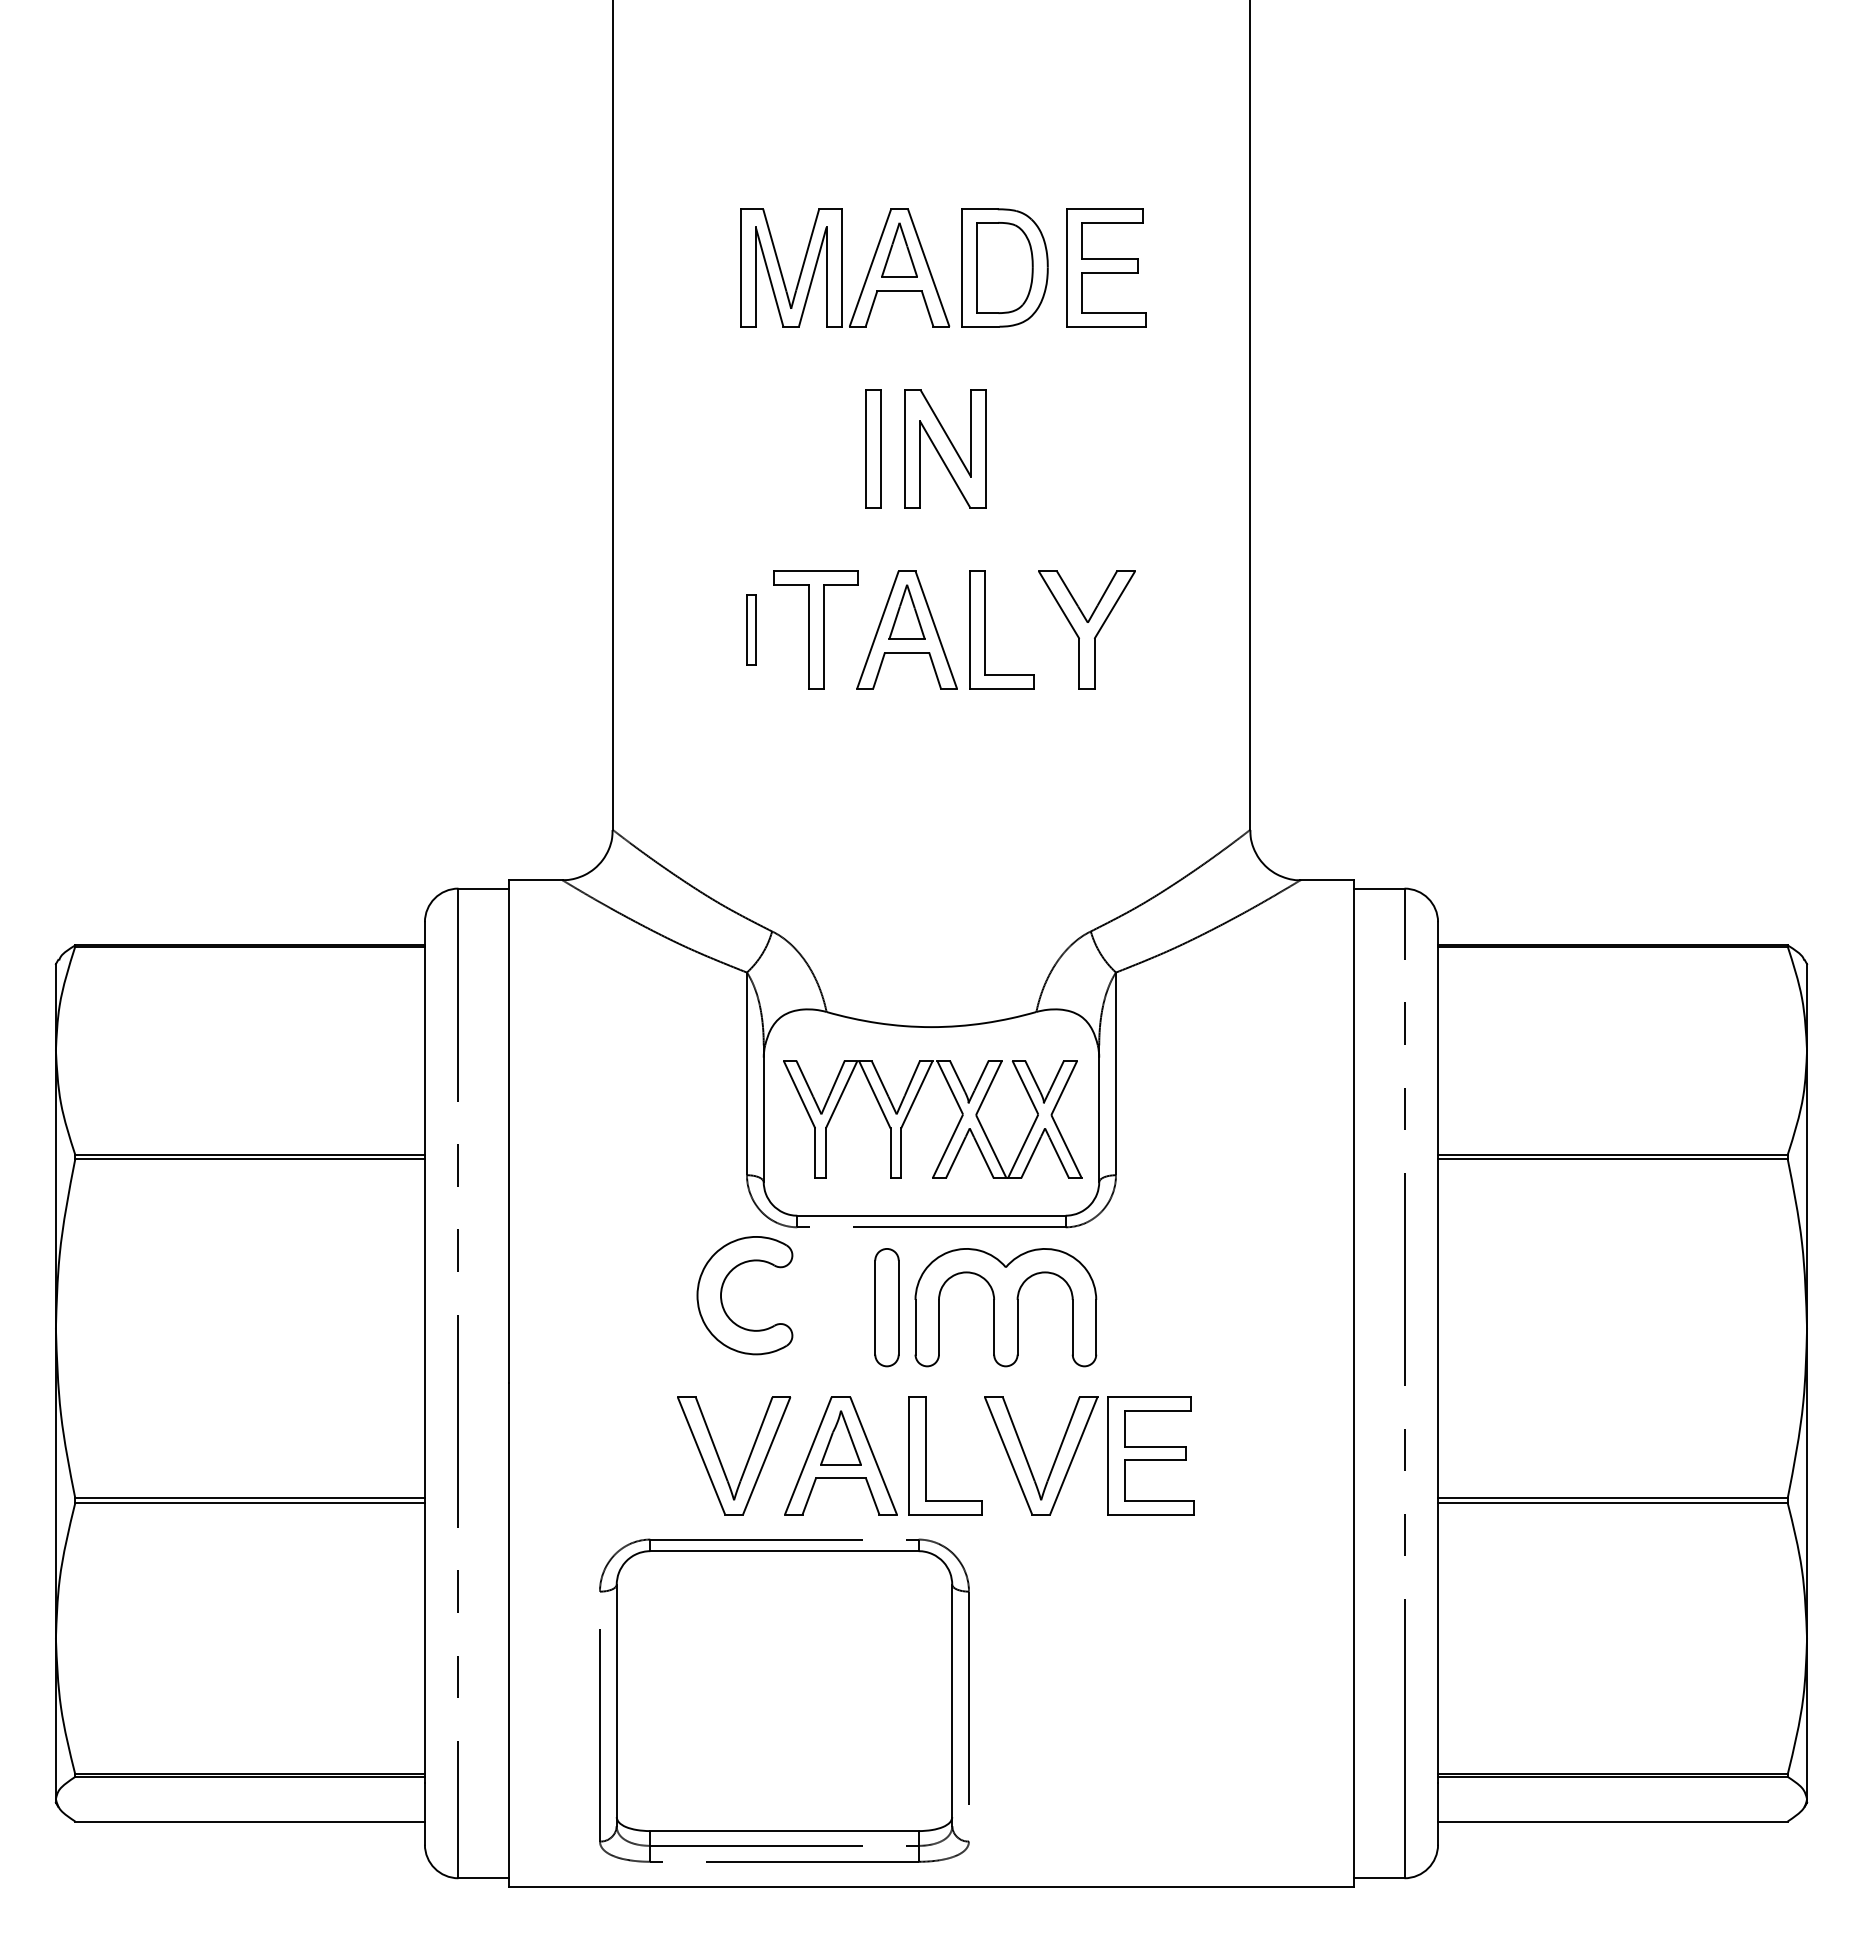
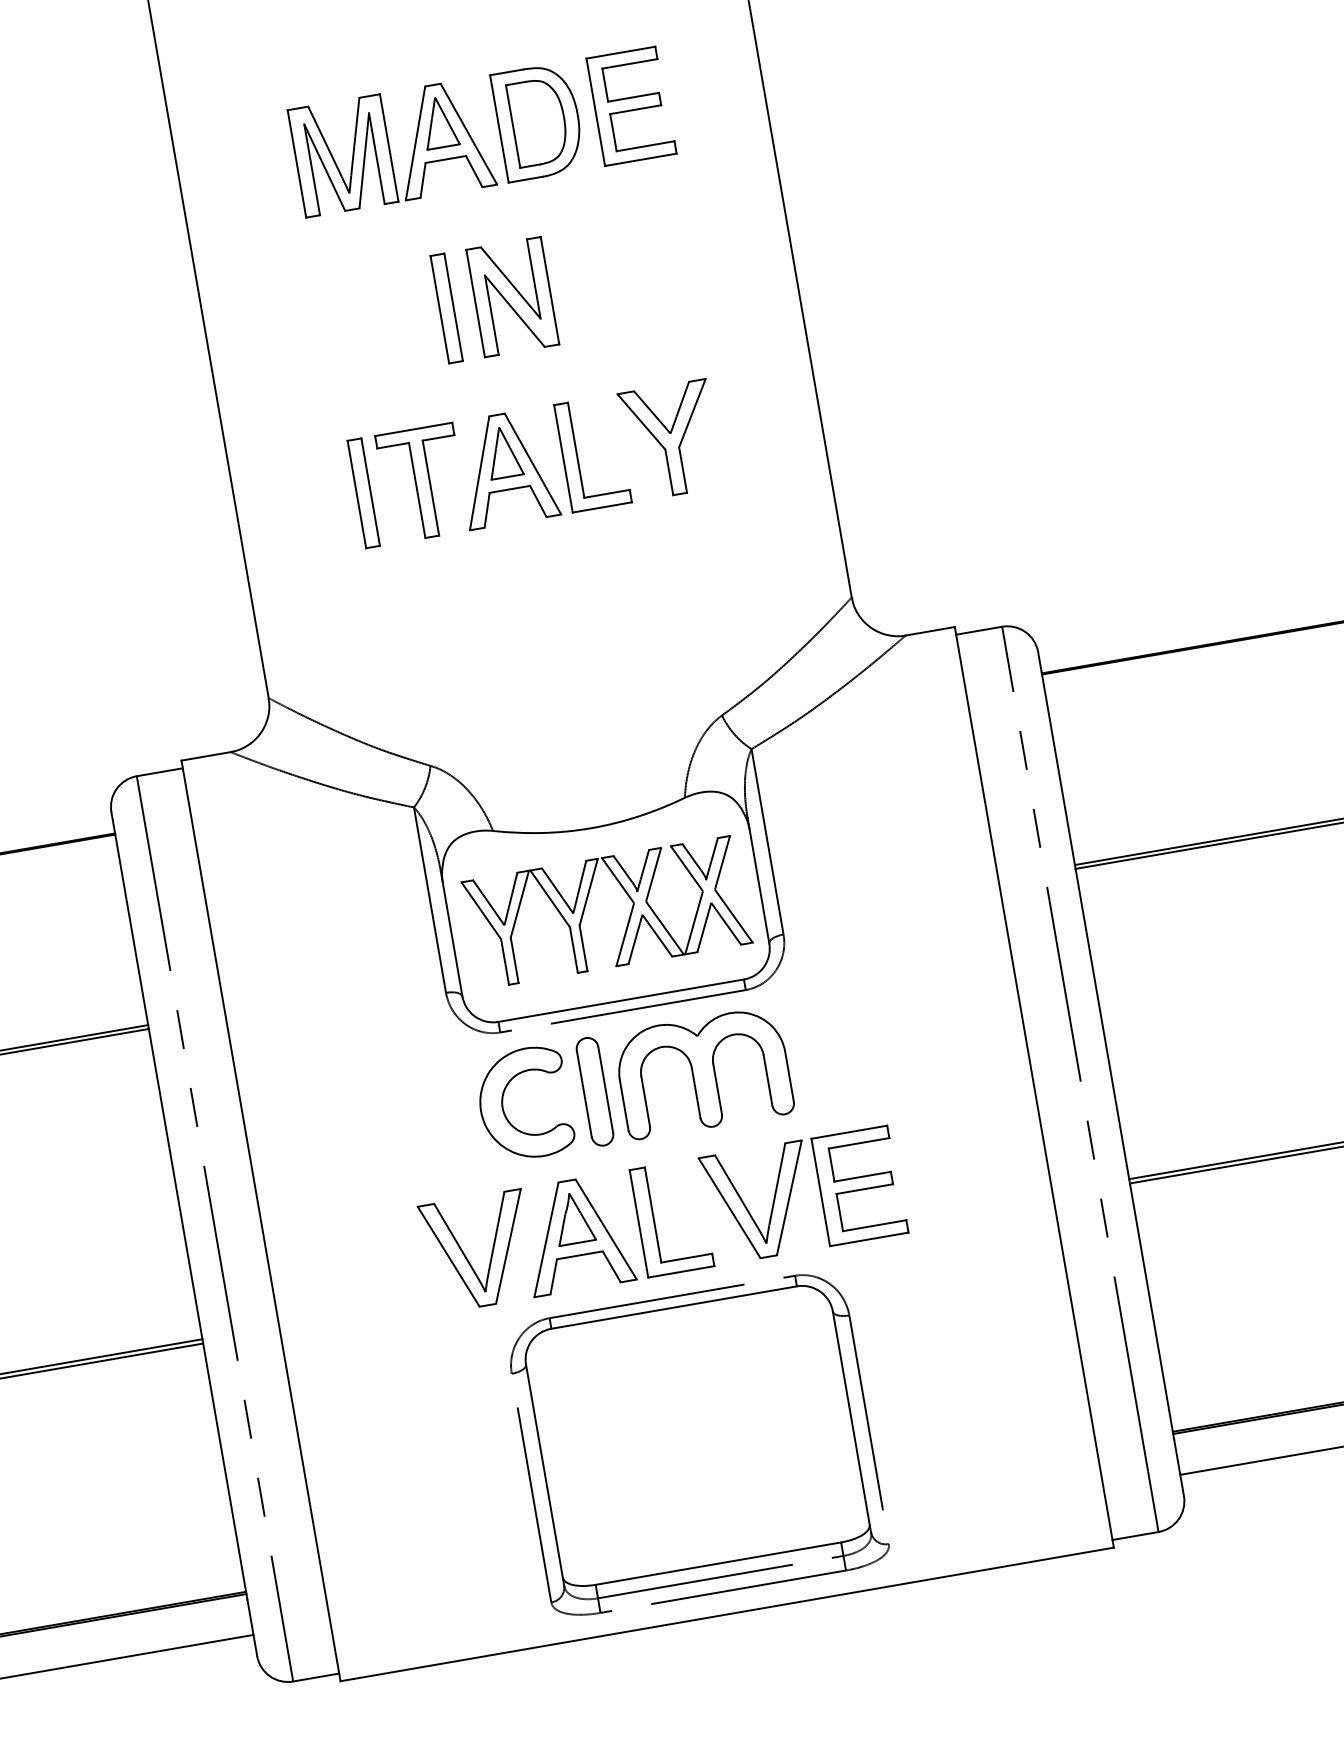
part: (751, 629) -> (363, 492), size x1.67
part: (722, 1292) -> (503, 1104), moved
part: (784, 1700) -> (697, 1444), moved

